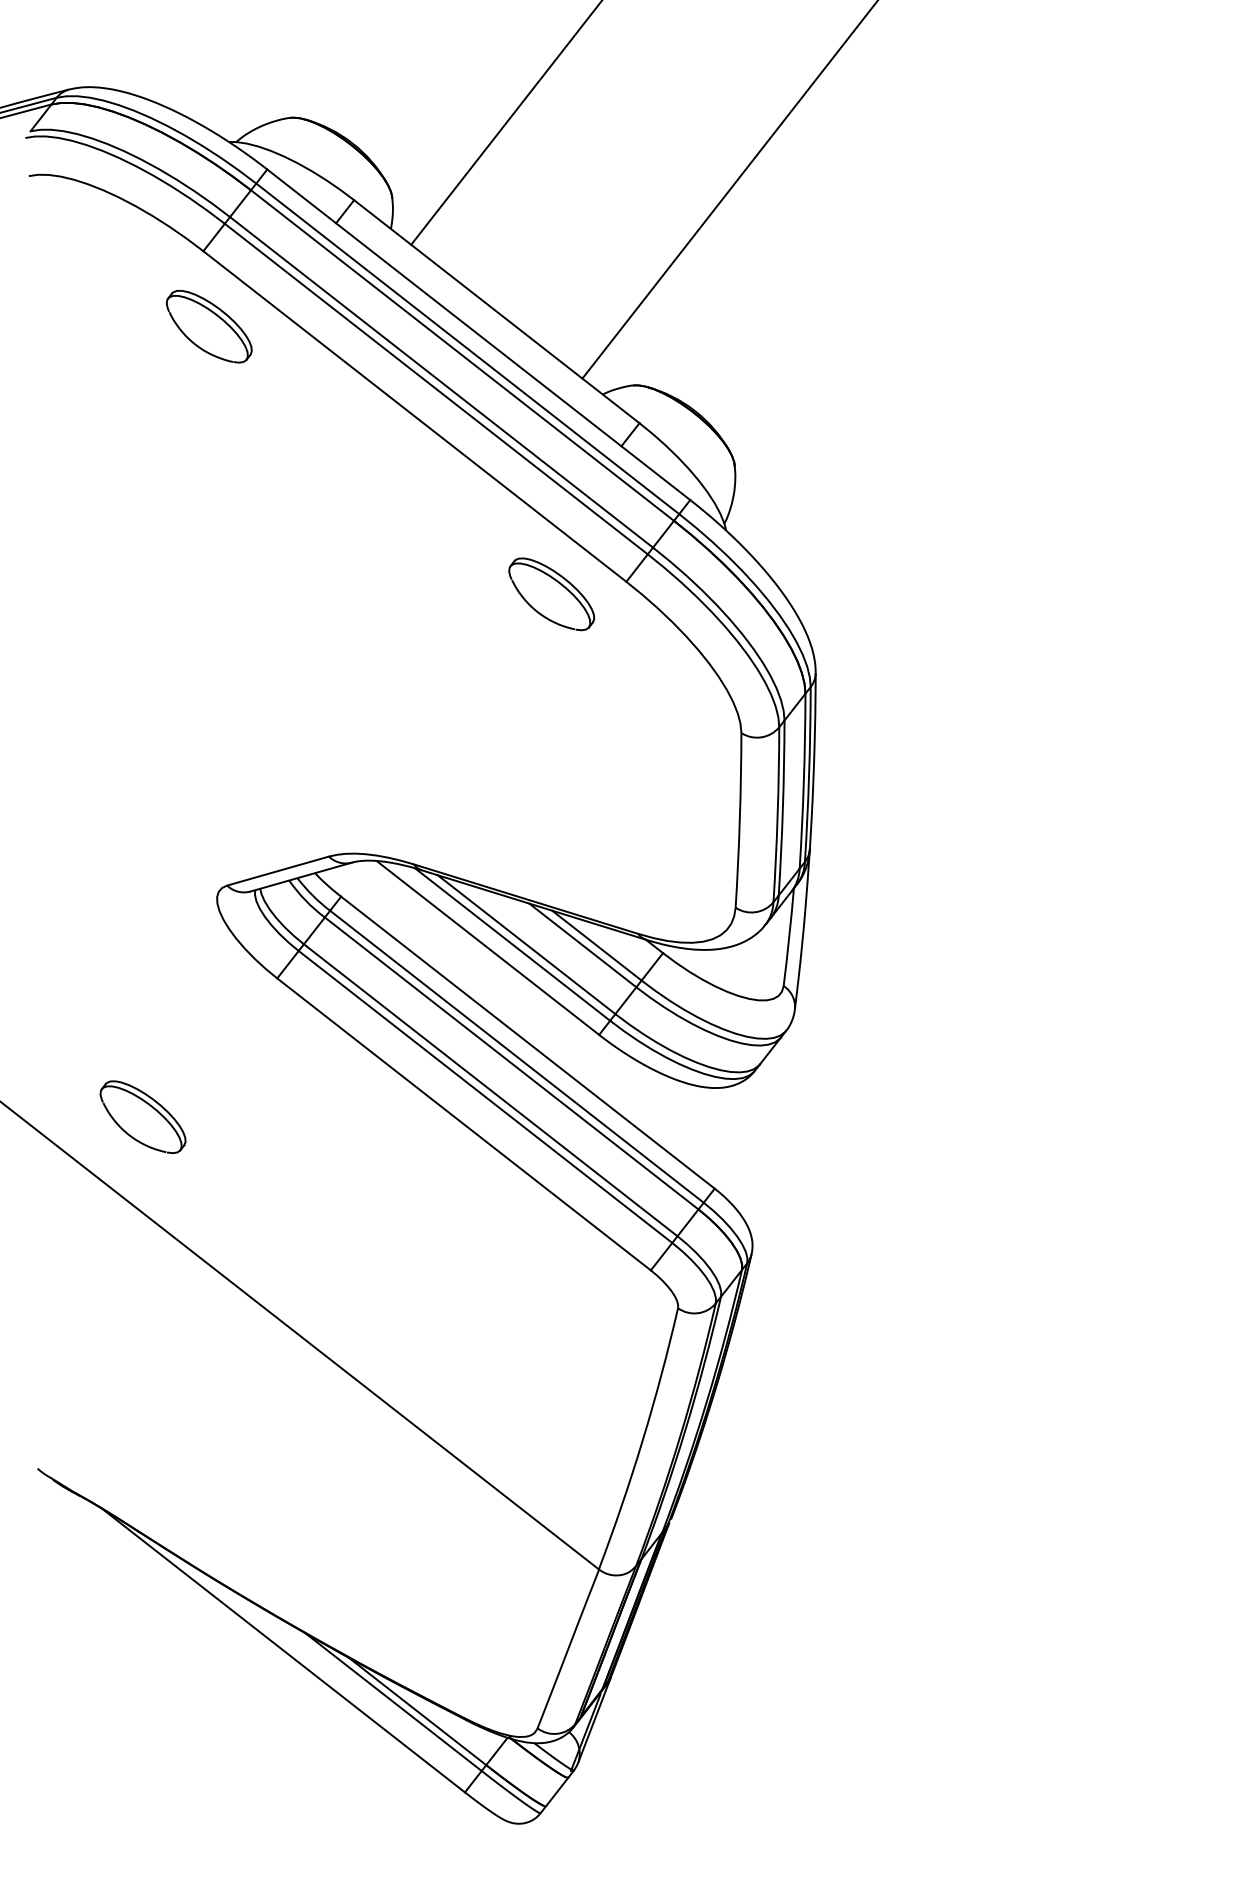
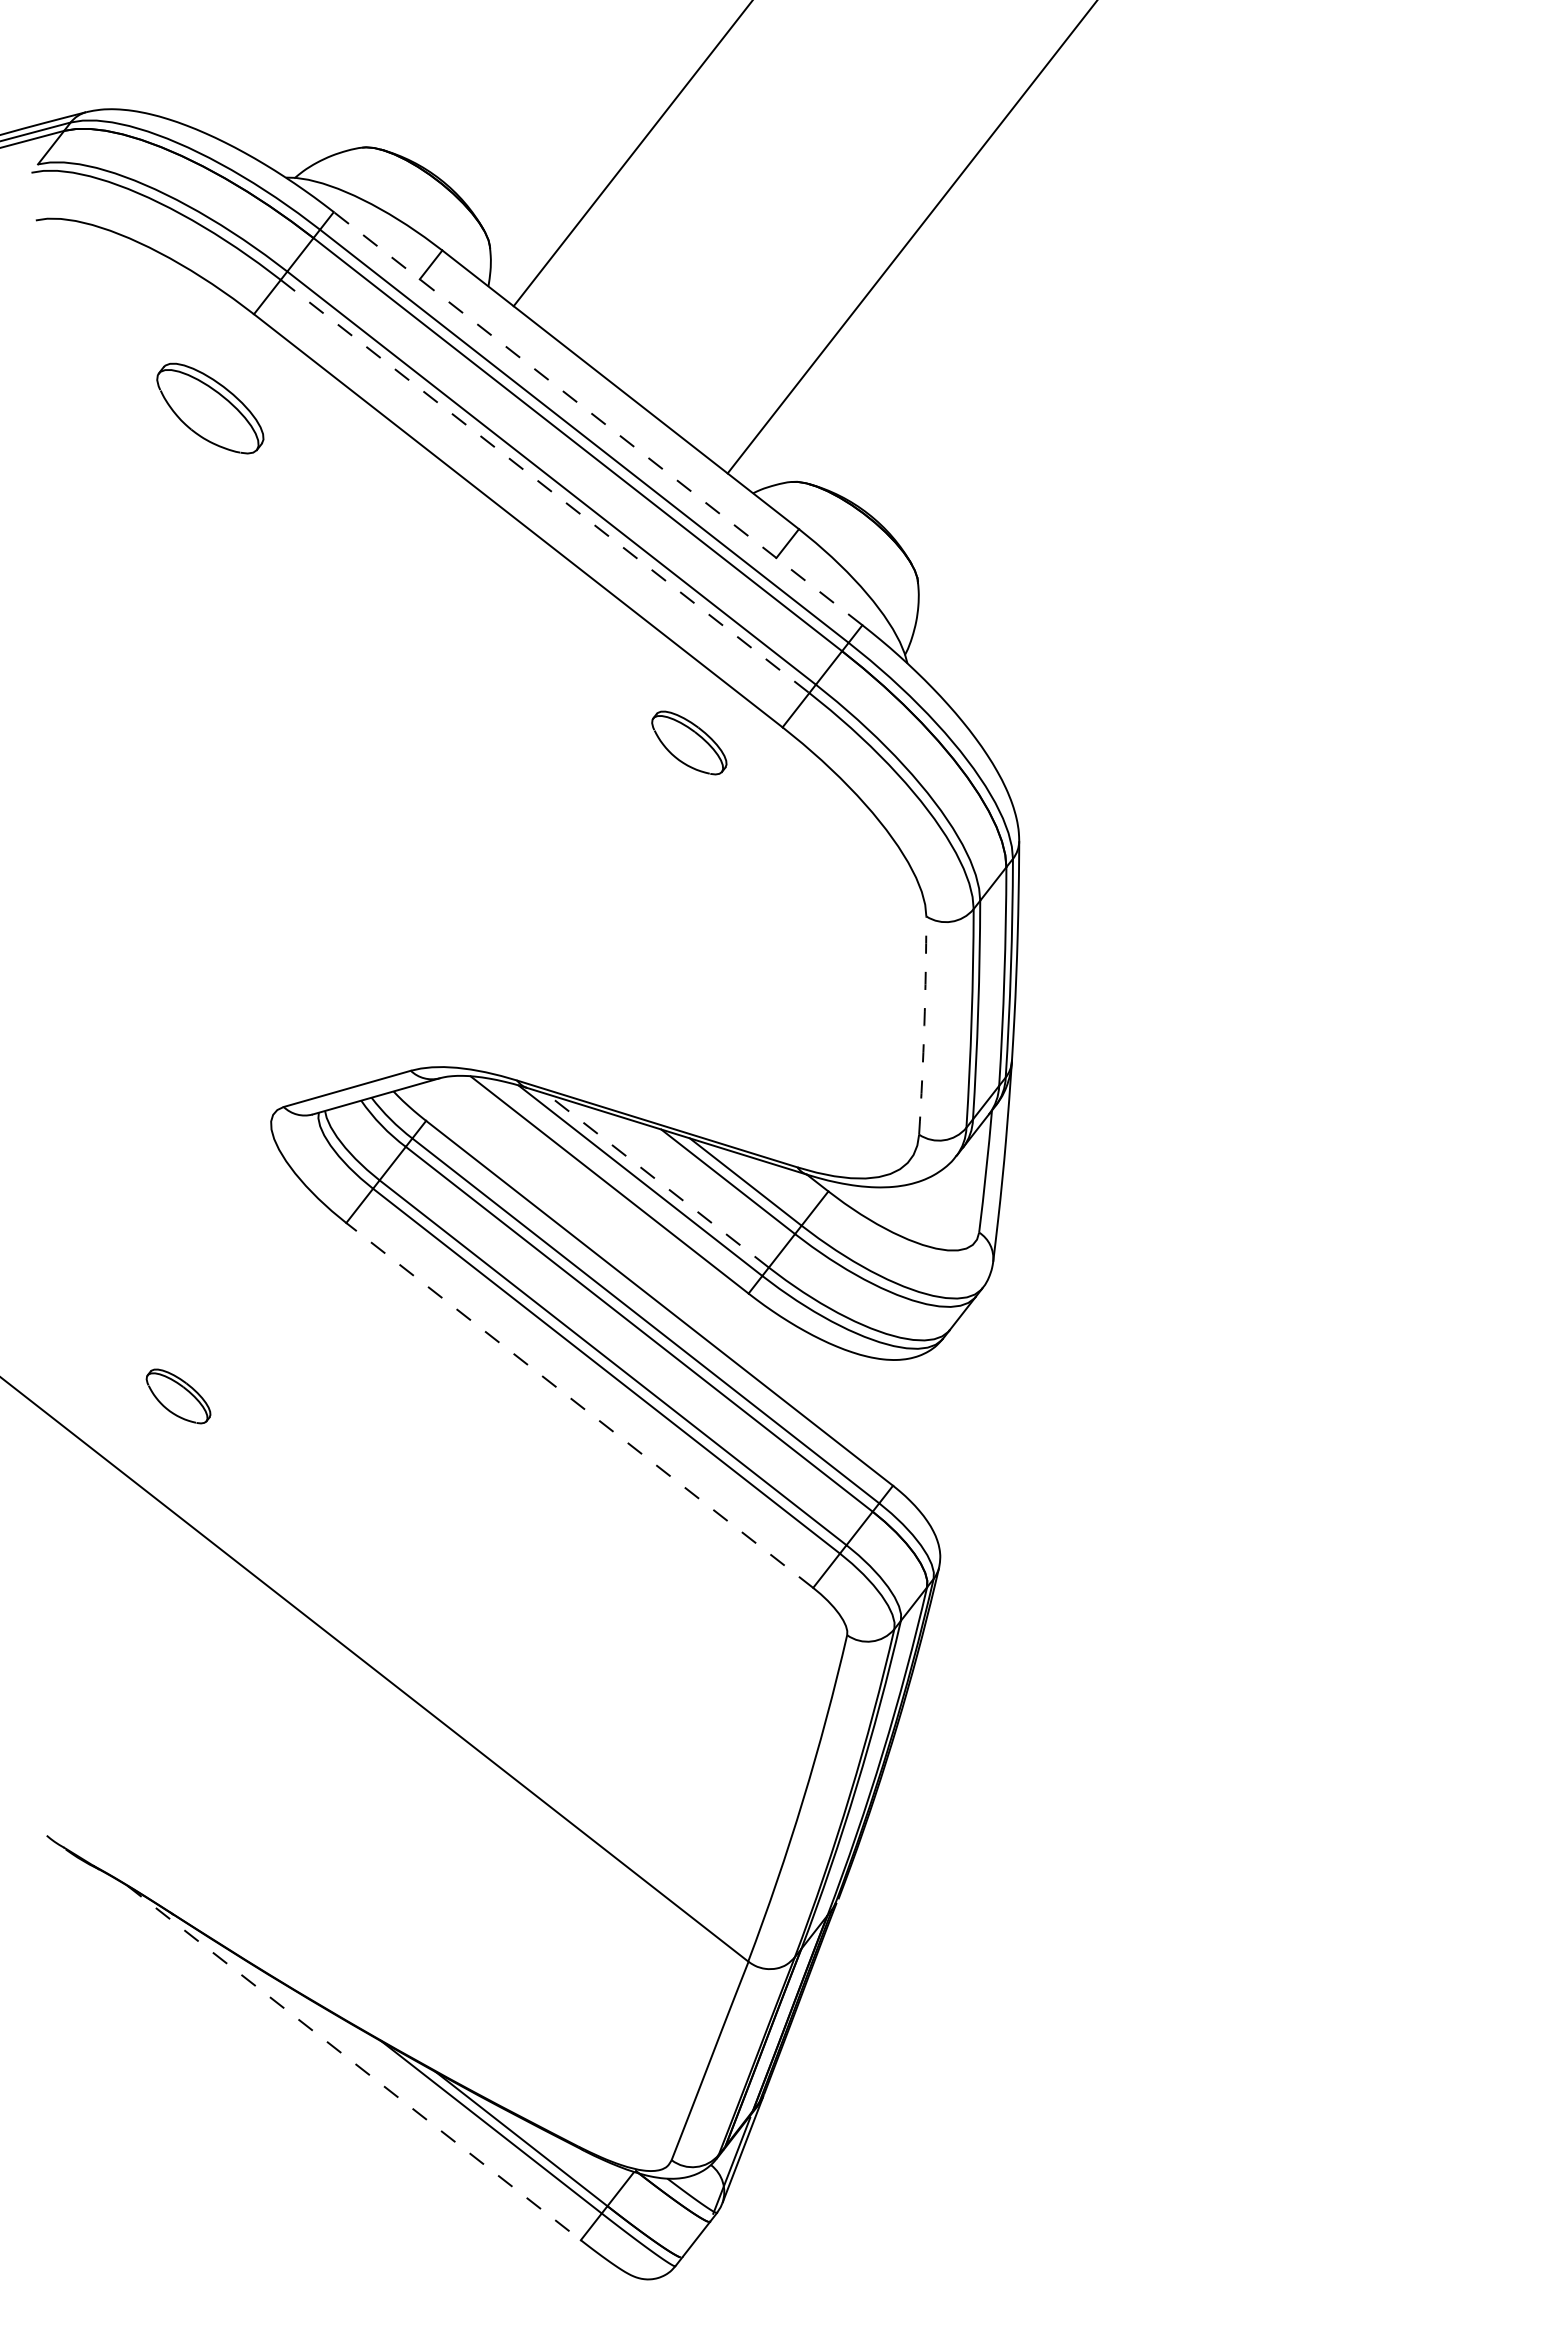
part: (209, 326) -> (210, 408), moved
line: (478, 334) -> (597, 418), solid -> dashed
line: (436, 389) -> (545, 486), solid -> dashed
part: (551, 593) -> (689, 742), size x0.7
arc: (739, 820) -> (924, 1025), solid -> dashed
line: (526, 944) -> (657, 1180), solid -> dashed
part: (142, 1117) -> (178, 1396), size x0.6
line: (463, 1124) -> (579, 1405), solid -> dashed
line: (283, 1650) -> (354, 2062), solid -> dashed

